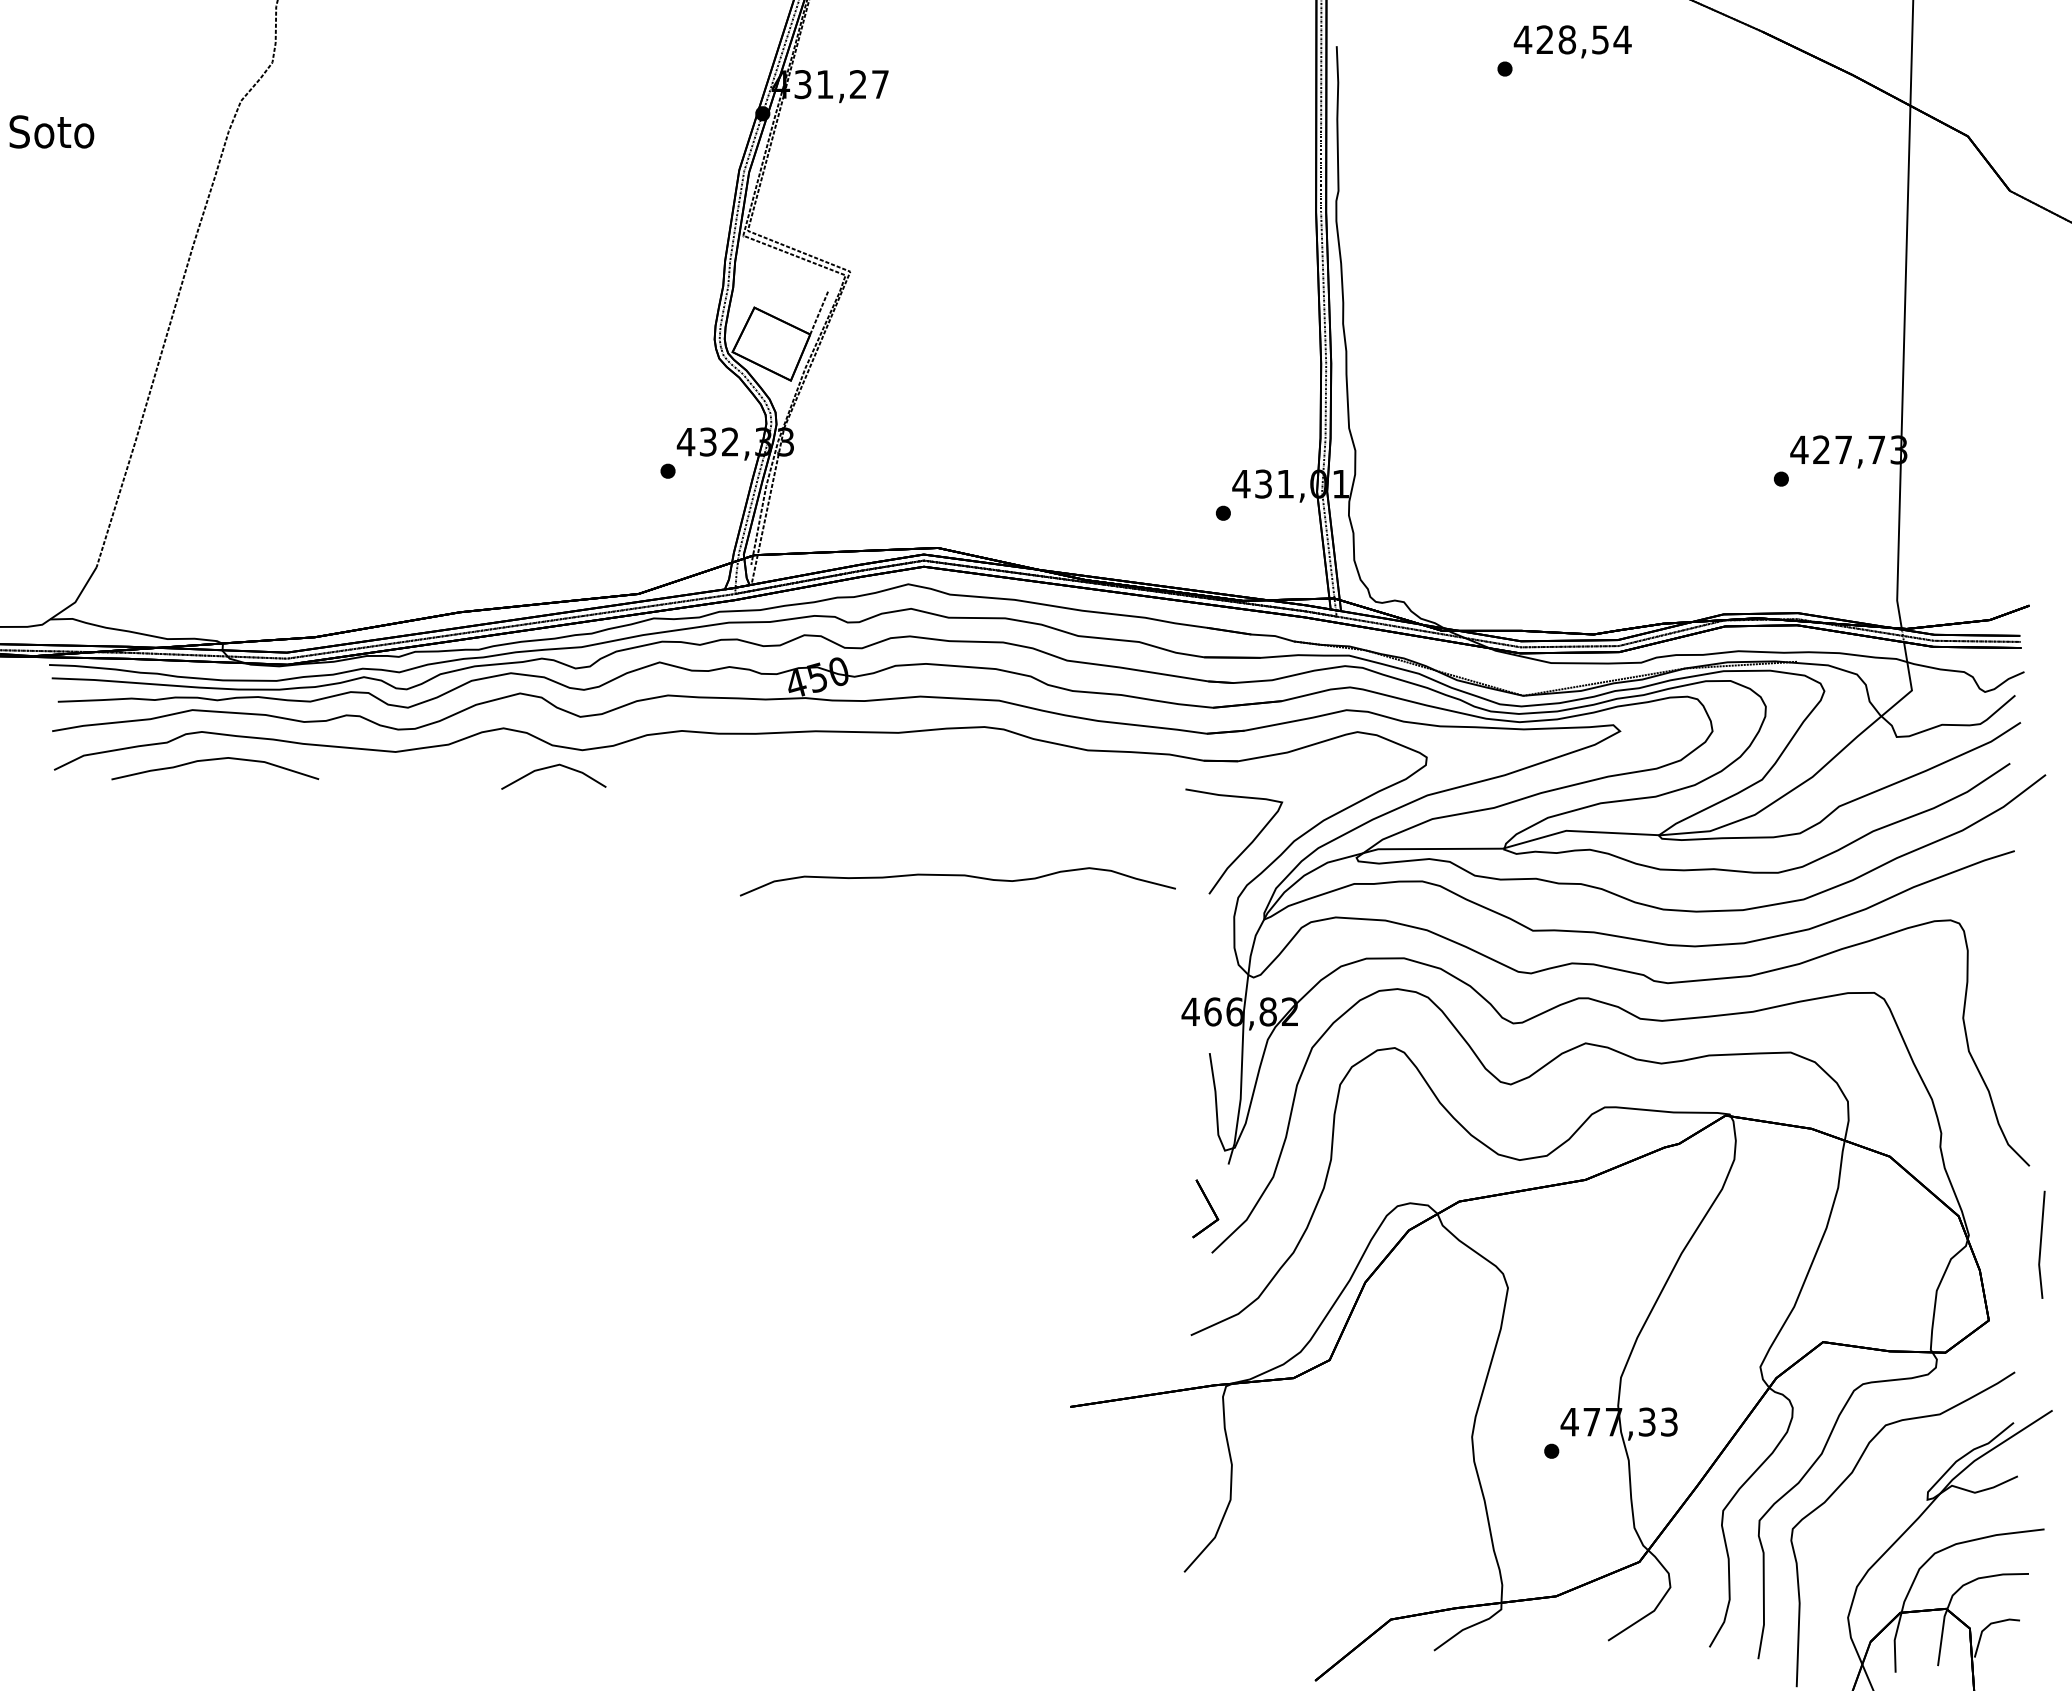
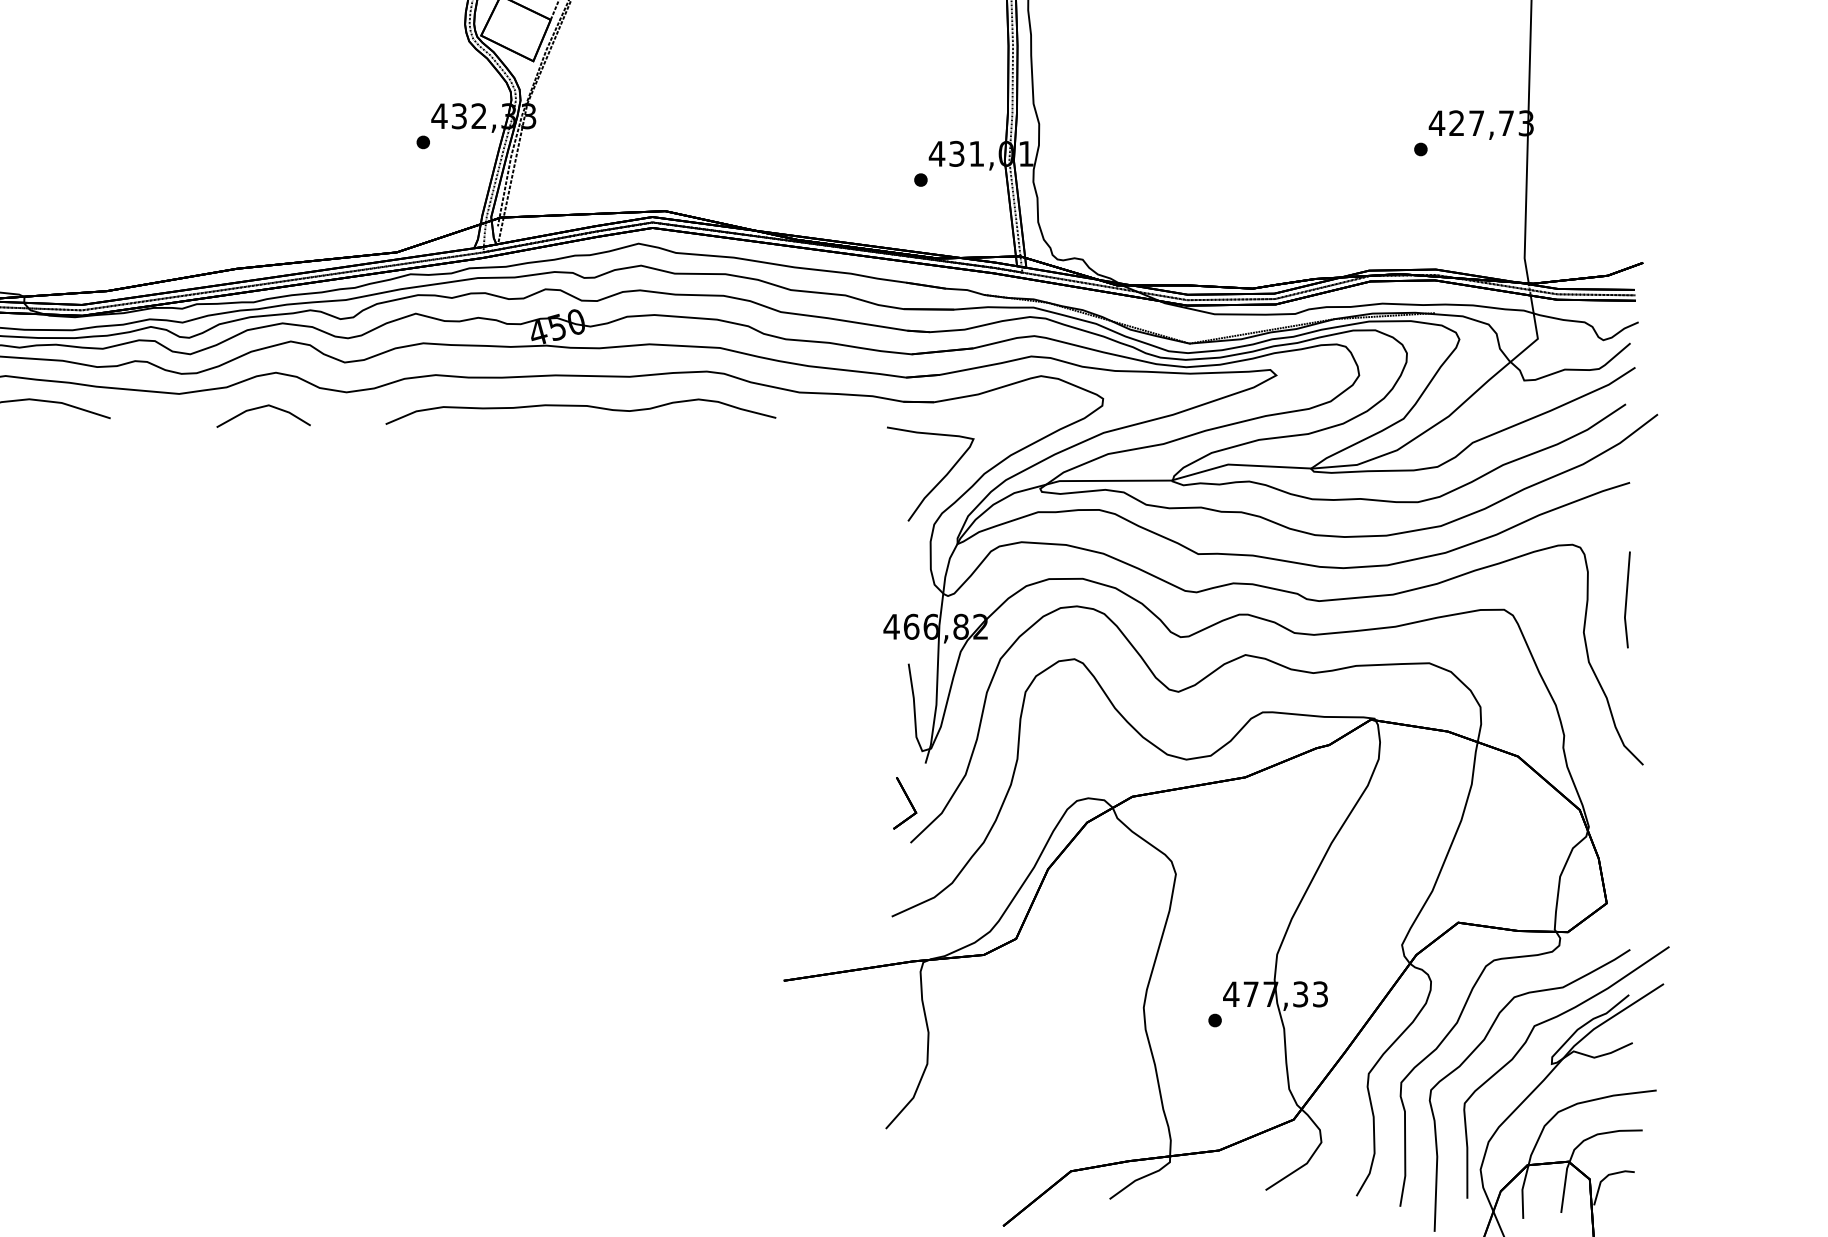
line: (549, 768) -> (259, 408), moved
curve: (957, 876) -> (580, 406), moved
line: (2041, 1244) -> (1627, 599), moved
curve: (1897, 1478) -> (1524, 1044), added

